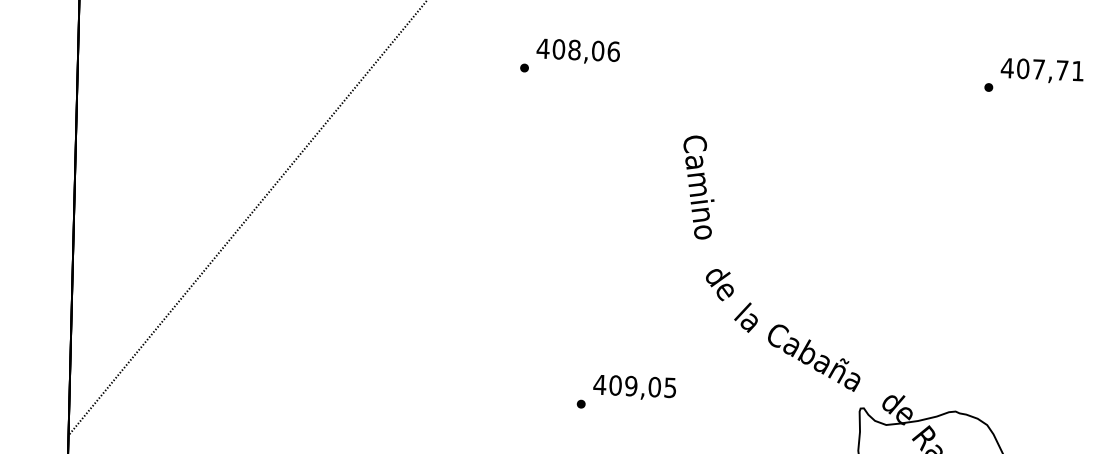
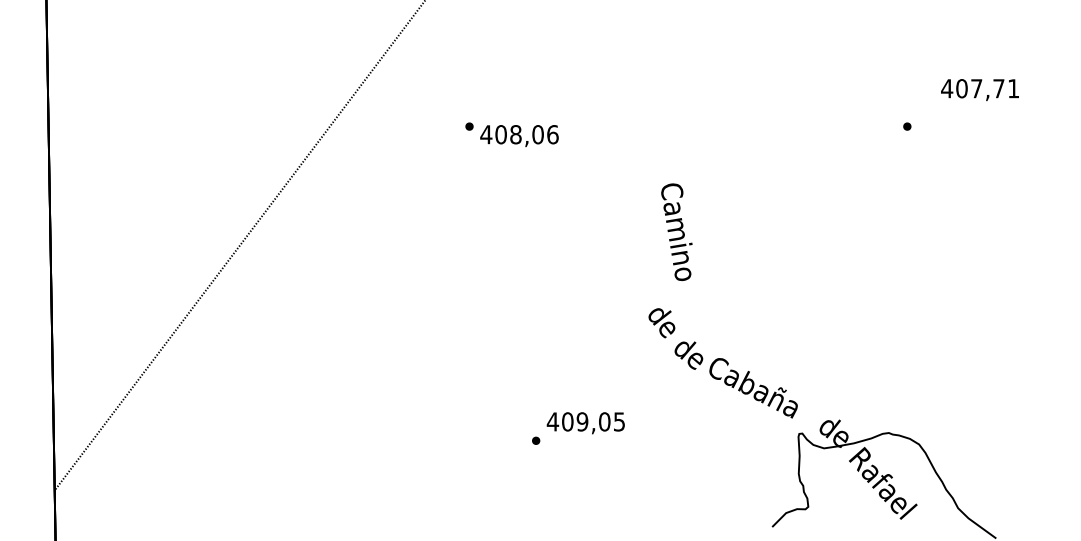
text: (578, 51) -> (519, 135), moved
text: (1041, 71) -> (979, 90), moved
text: (697, 187) -> (676, 232), moved
text: (746, 318) -> (688, 353), la -> de

